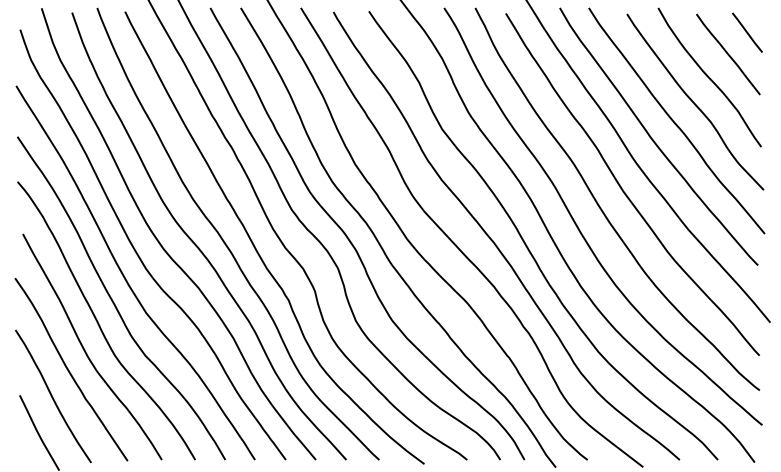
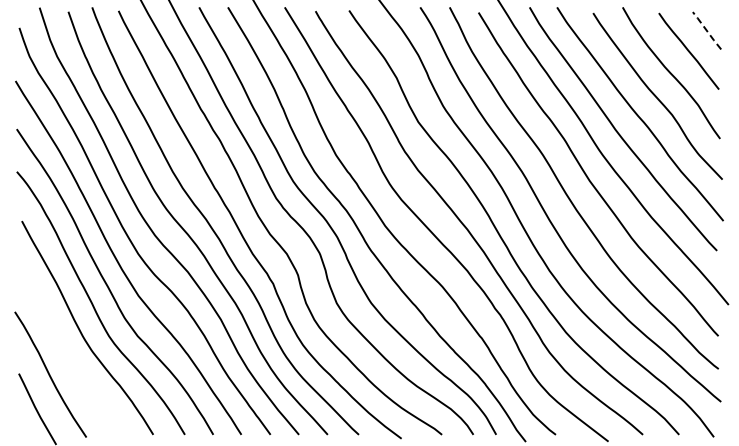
line: (746, 32) -> (706, 30), solid -> dashed
curve: (70, 370) -> (66, 350), removed

